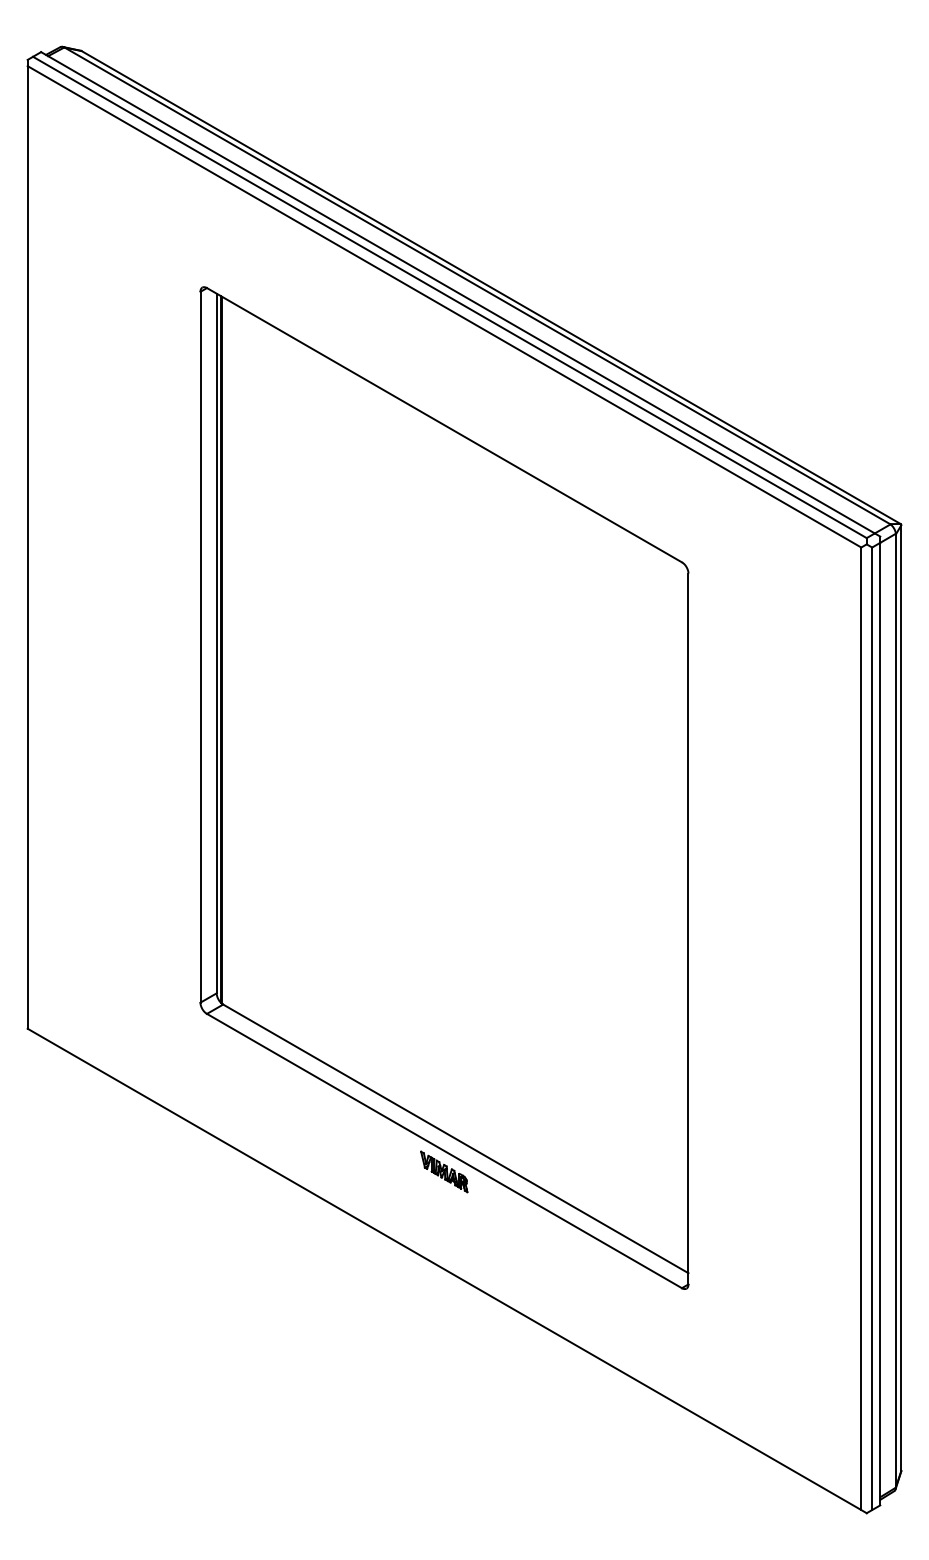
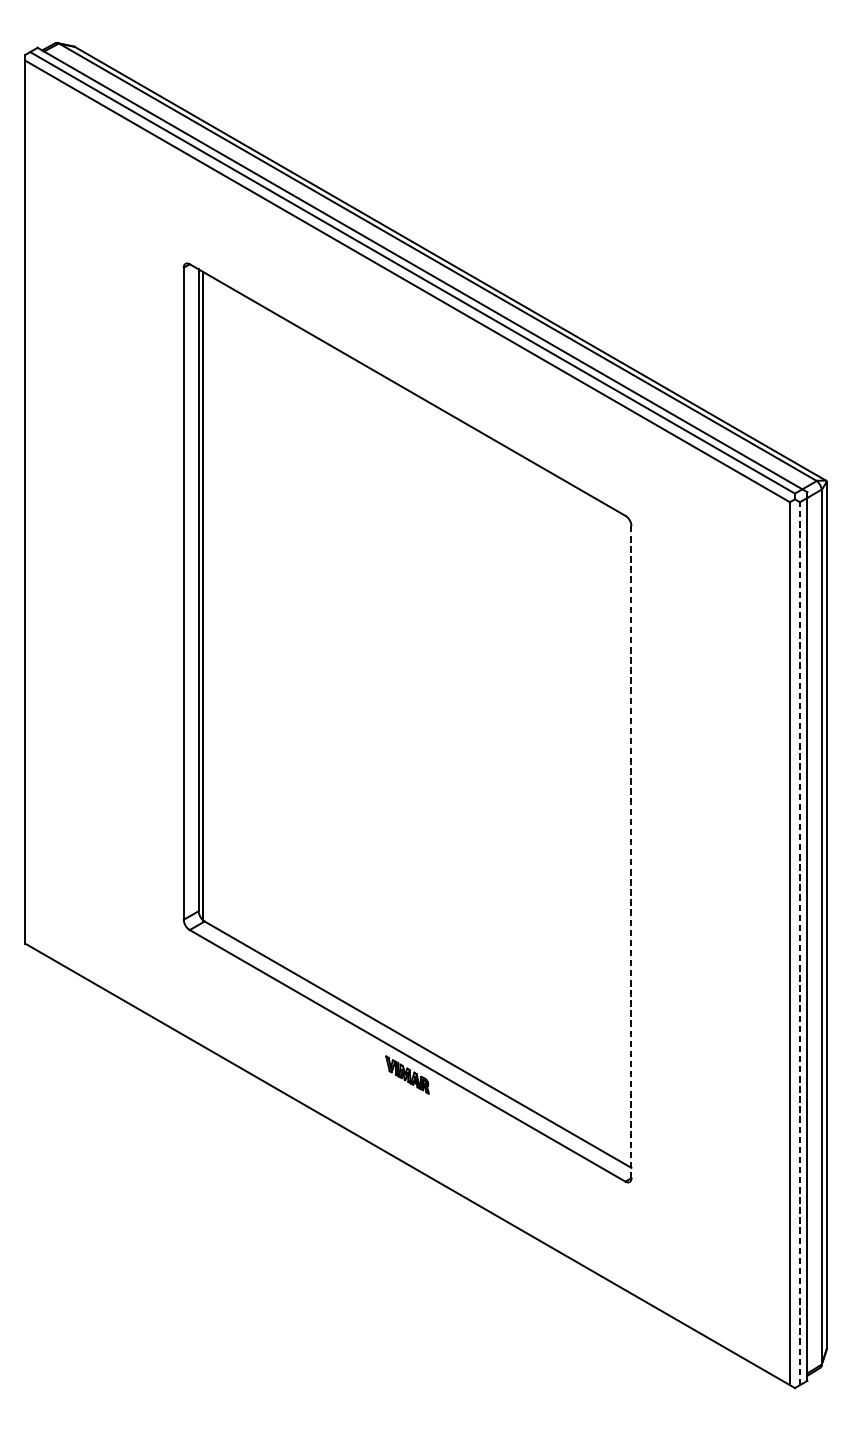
line: (688, 928) -> (631, 851), solid -> dashed
line: (872, 1028) -> (800, 943), solid -> dashed

